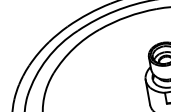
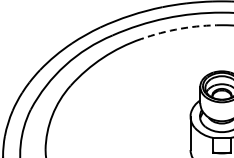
arc: (126, 16) -> (180, 28), solid -> dashed

